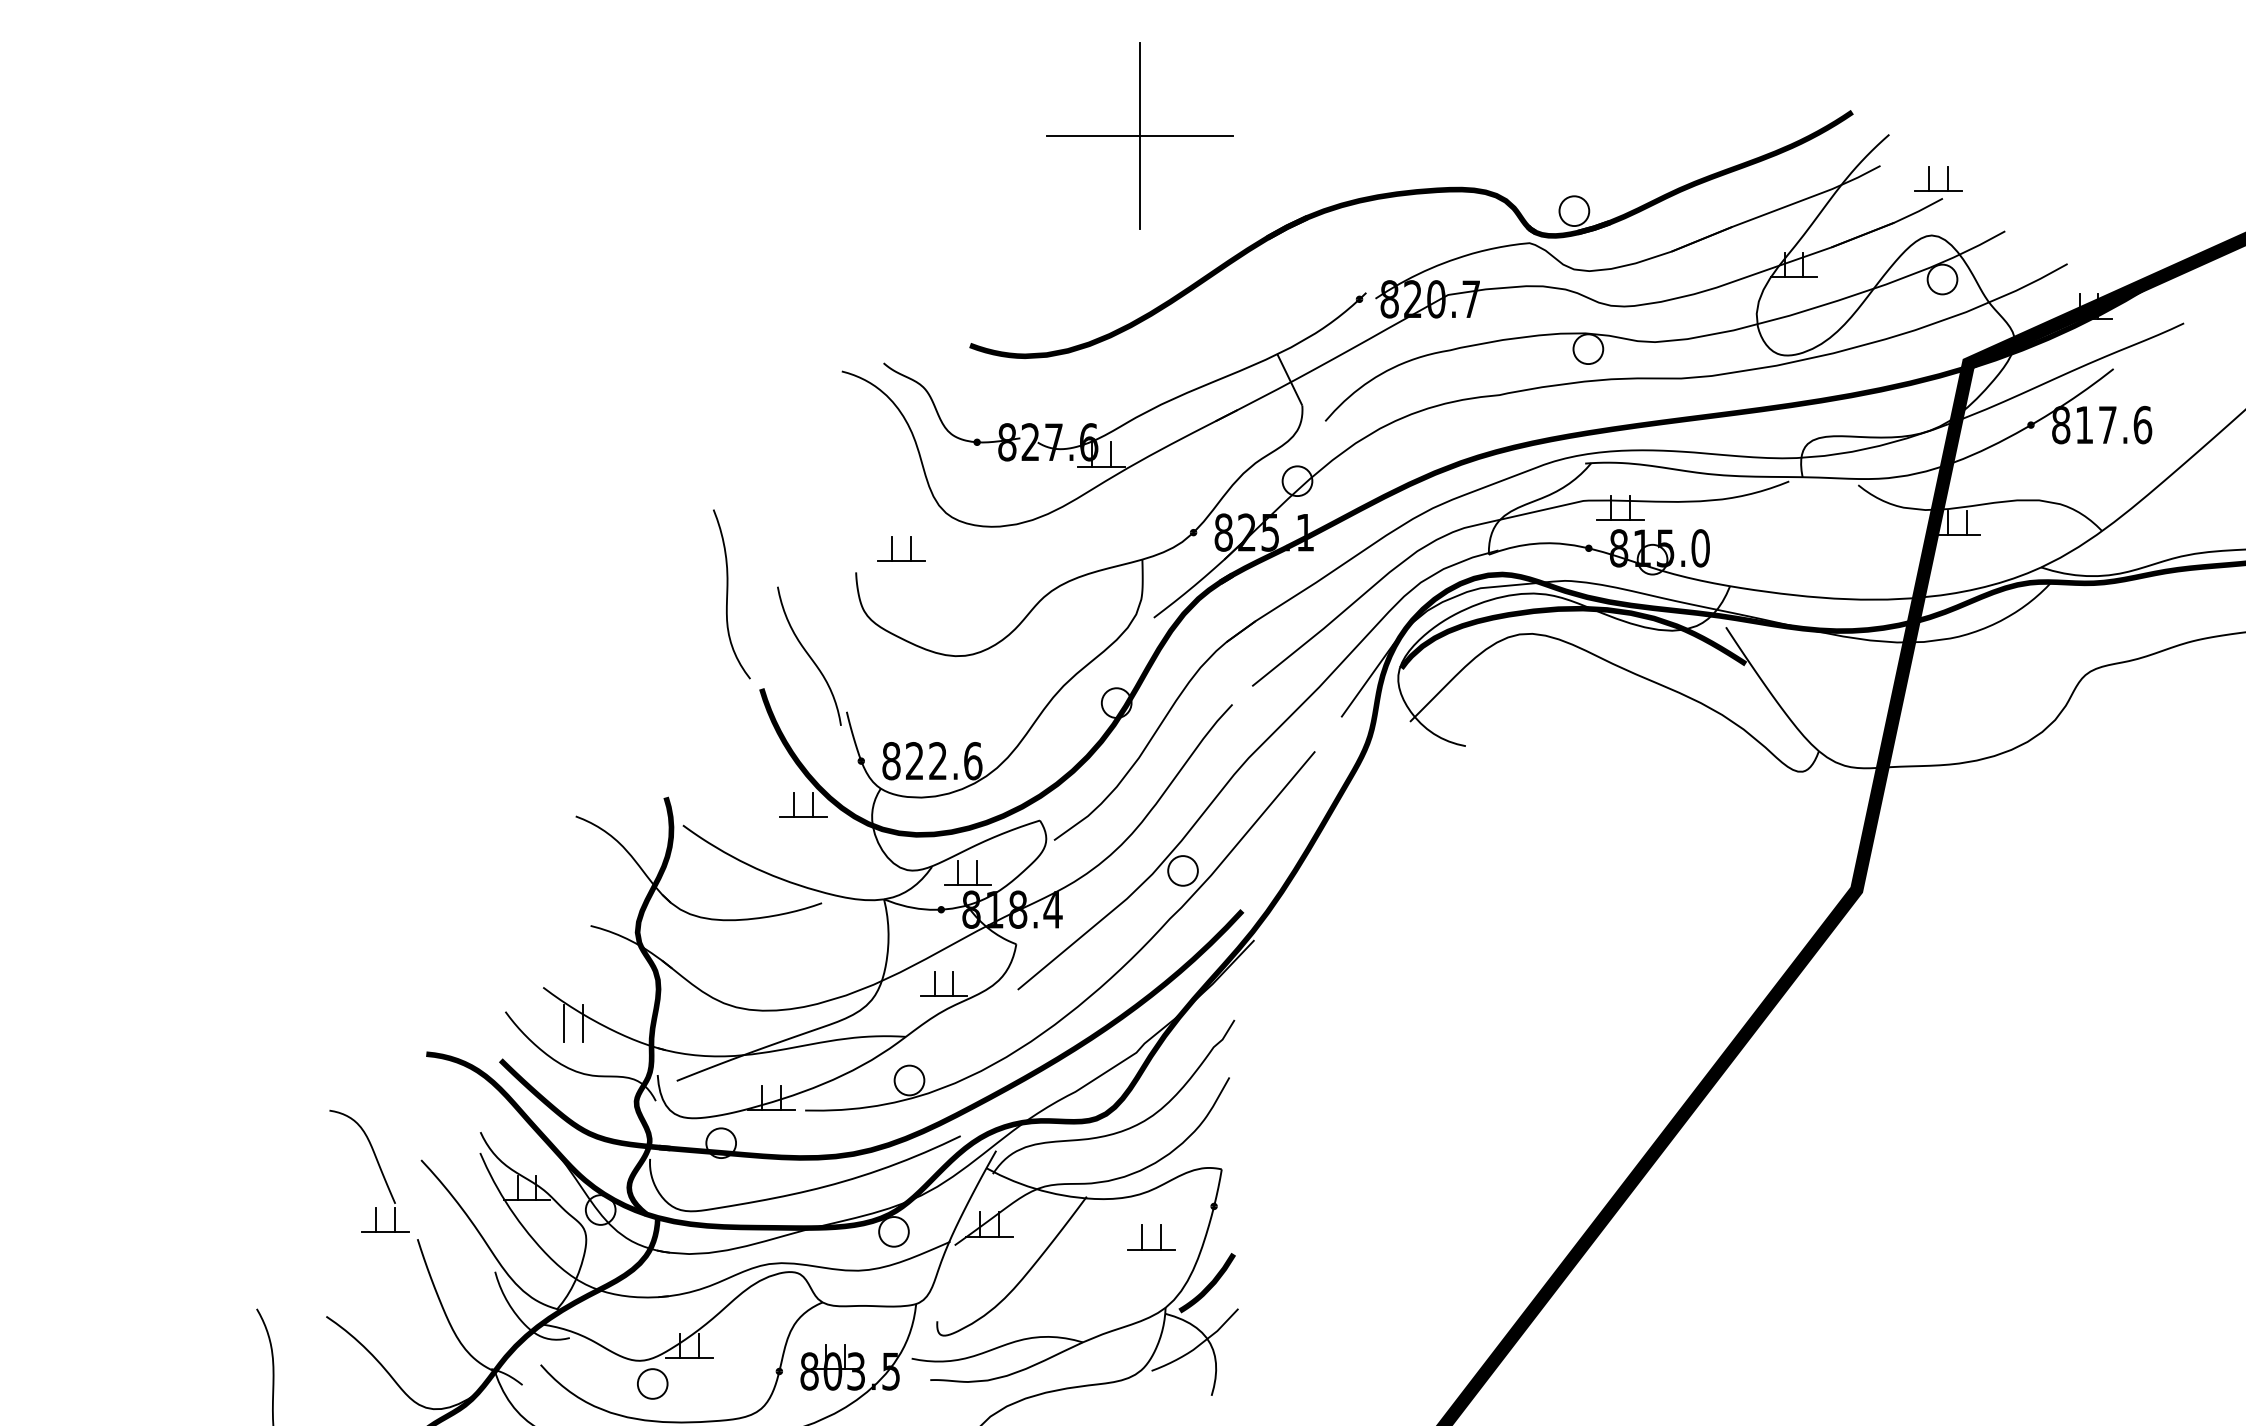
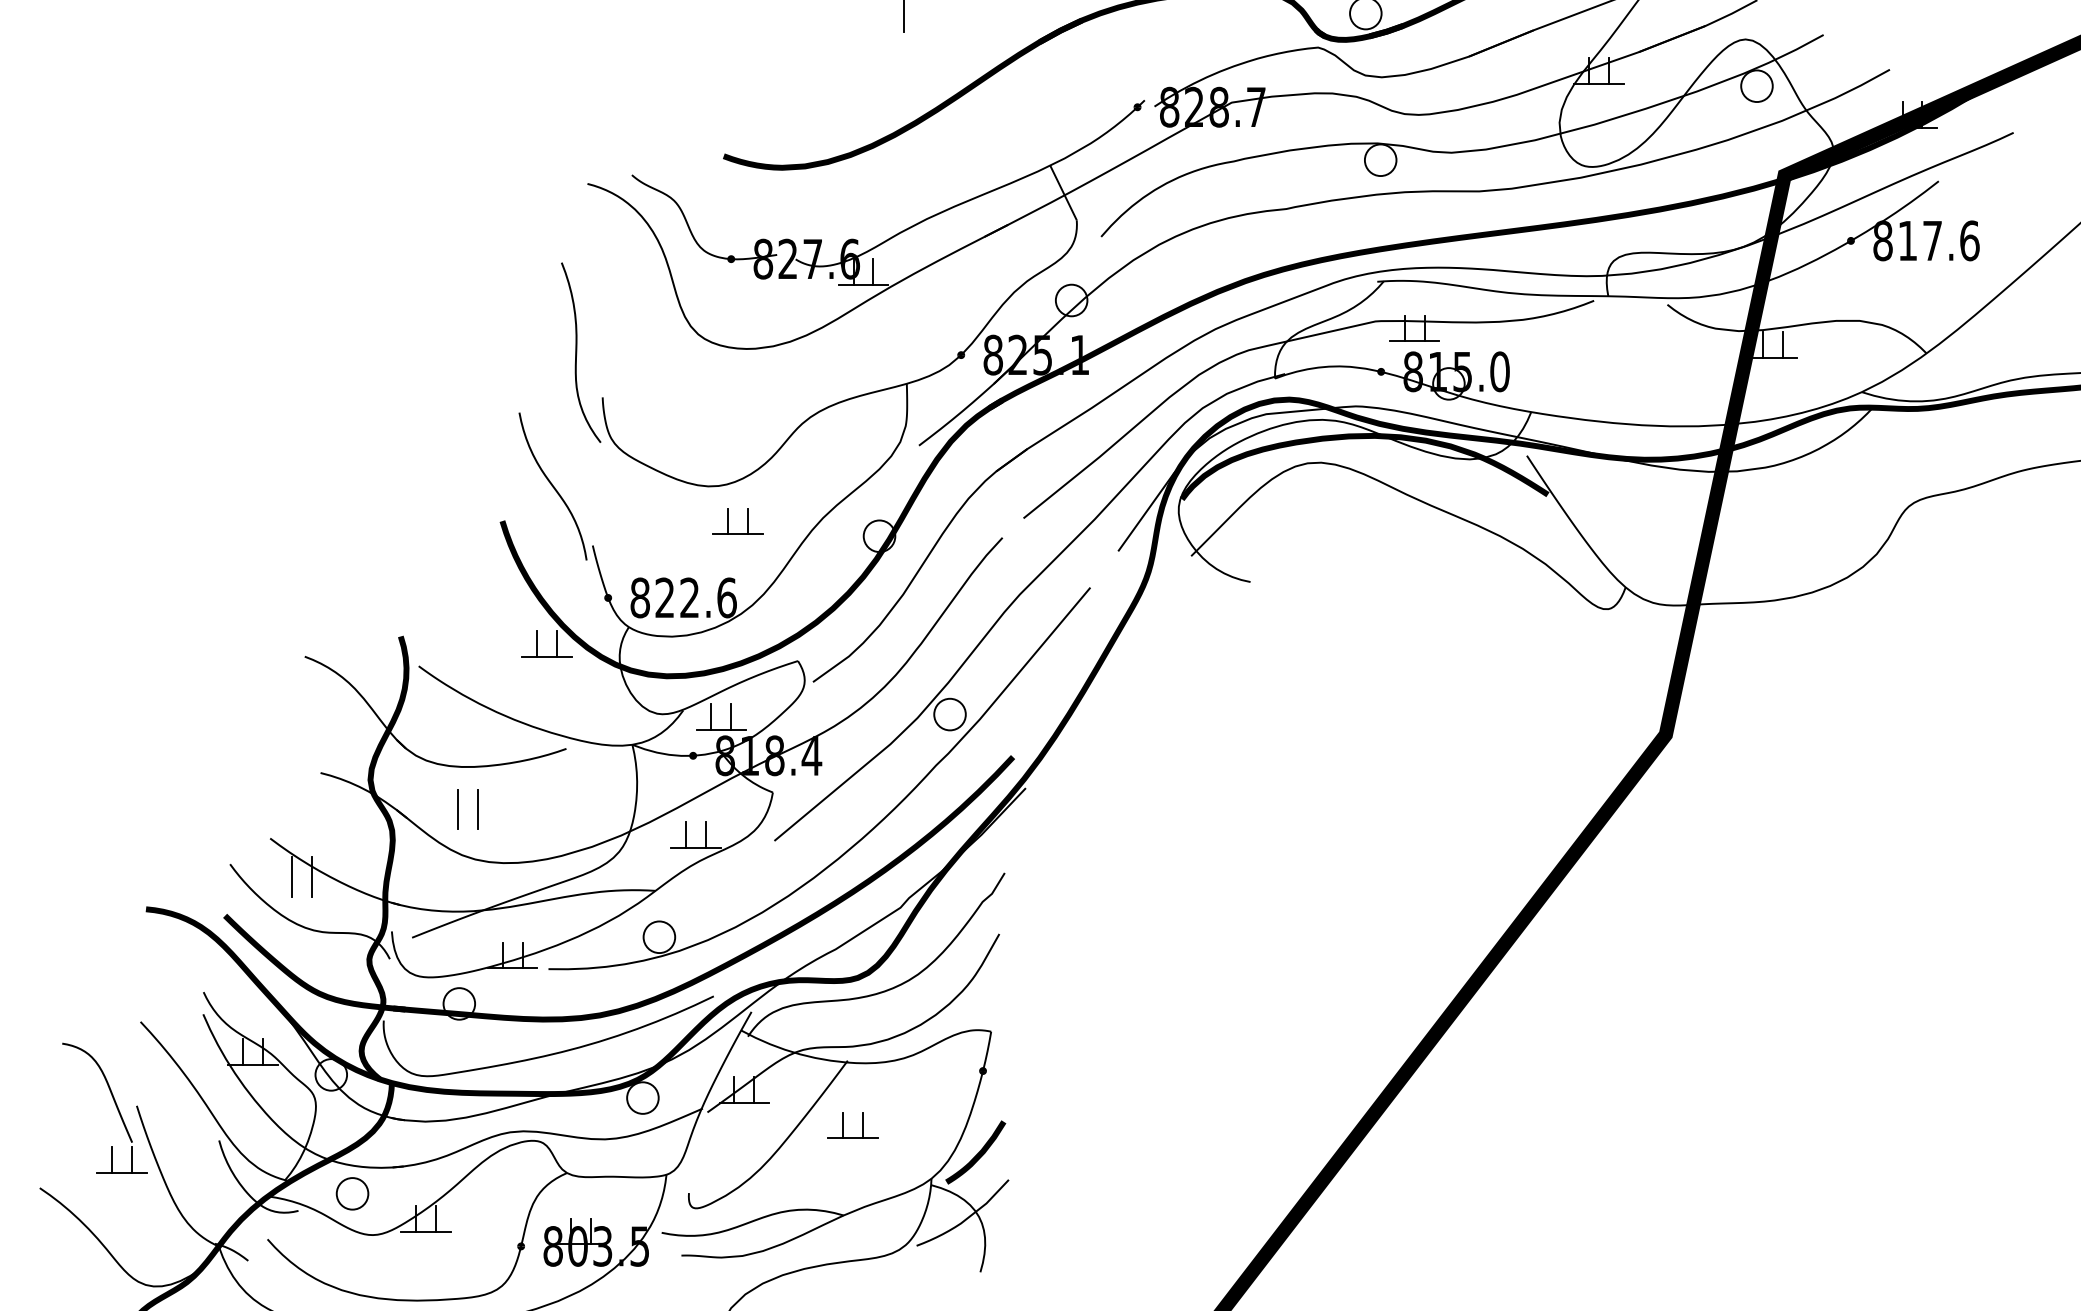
text: (1436, 299) -> (1219, 107), 820.7 -> 828.7
part: (892, 548) -> (728, 520), moved
curve: (728, 594) -> (577, 352), moved
part: (720, 960) -> (458, 809), added
part: (378, 1166) -> (114, 1103), moved
part: (1142, 1237) -> (843, 1125), moved
part: (652, 1383) -> (352, 1193), moved

